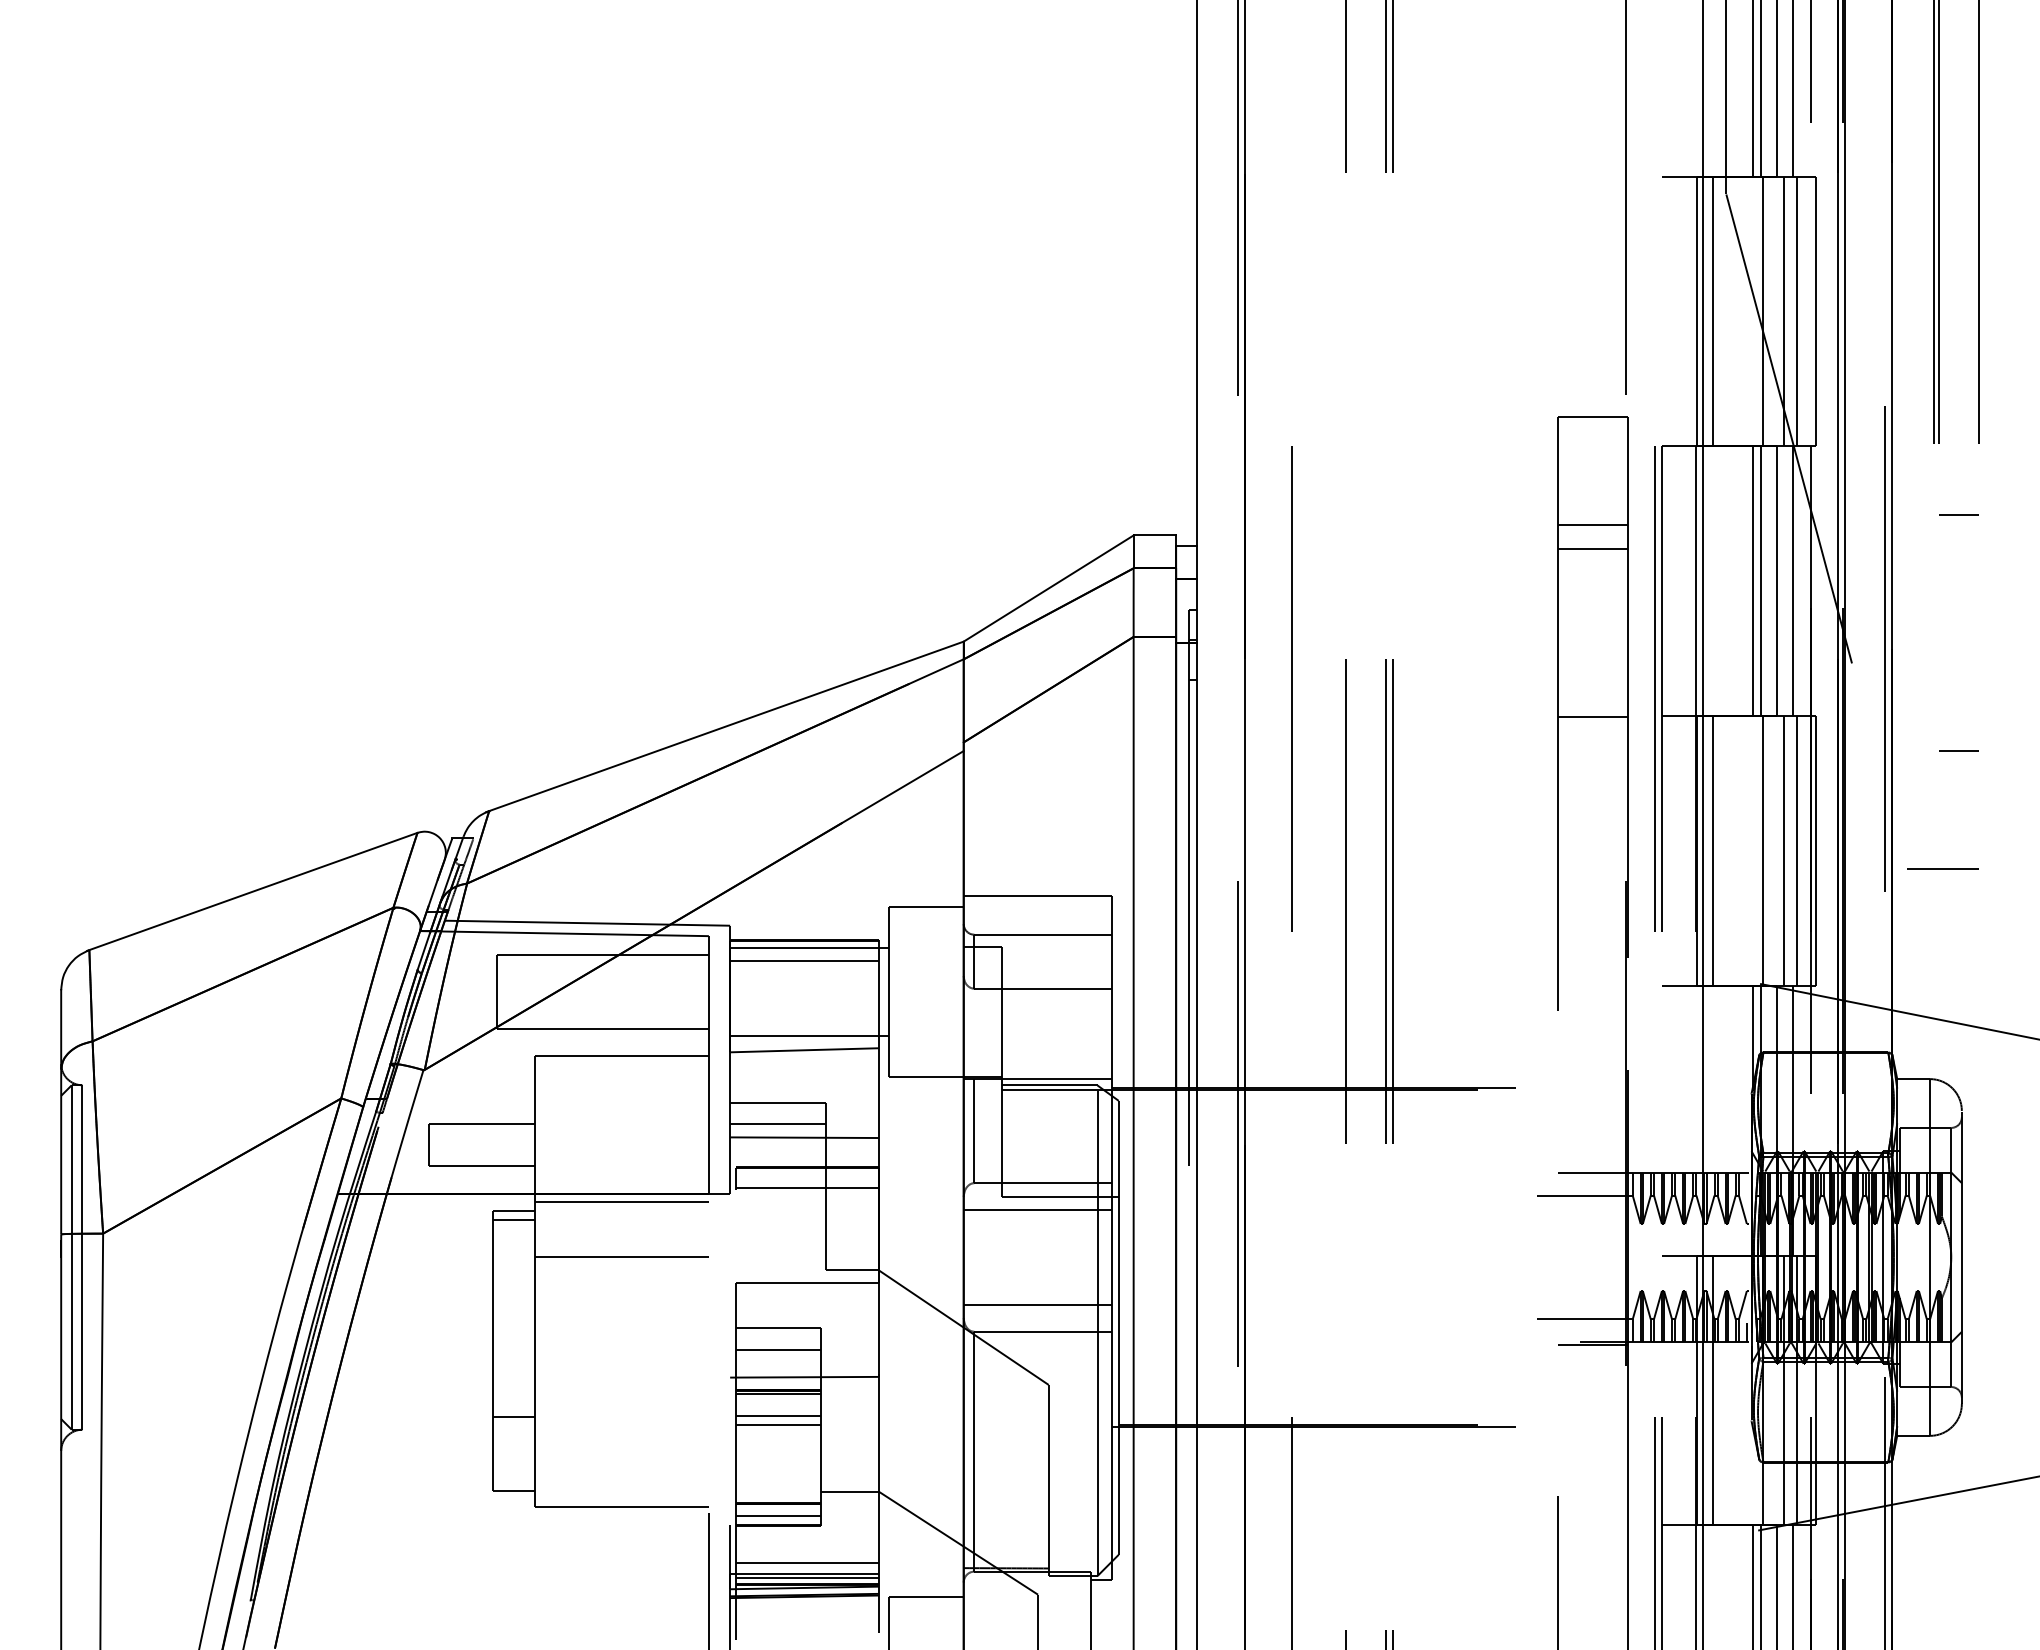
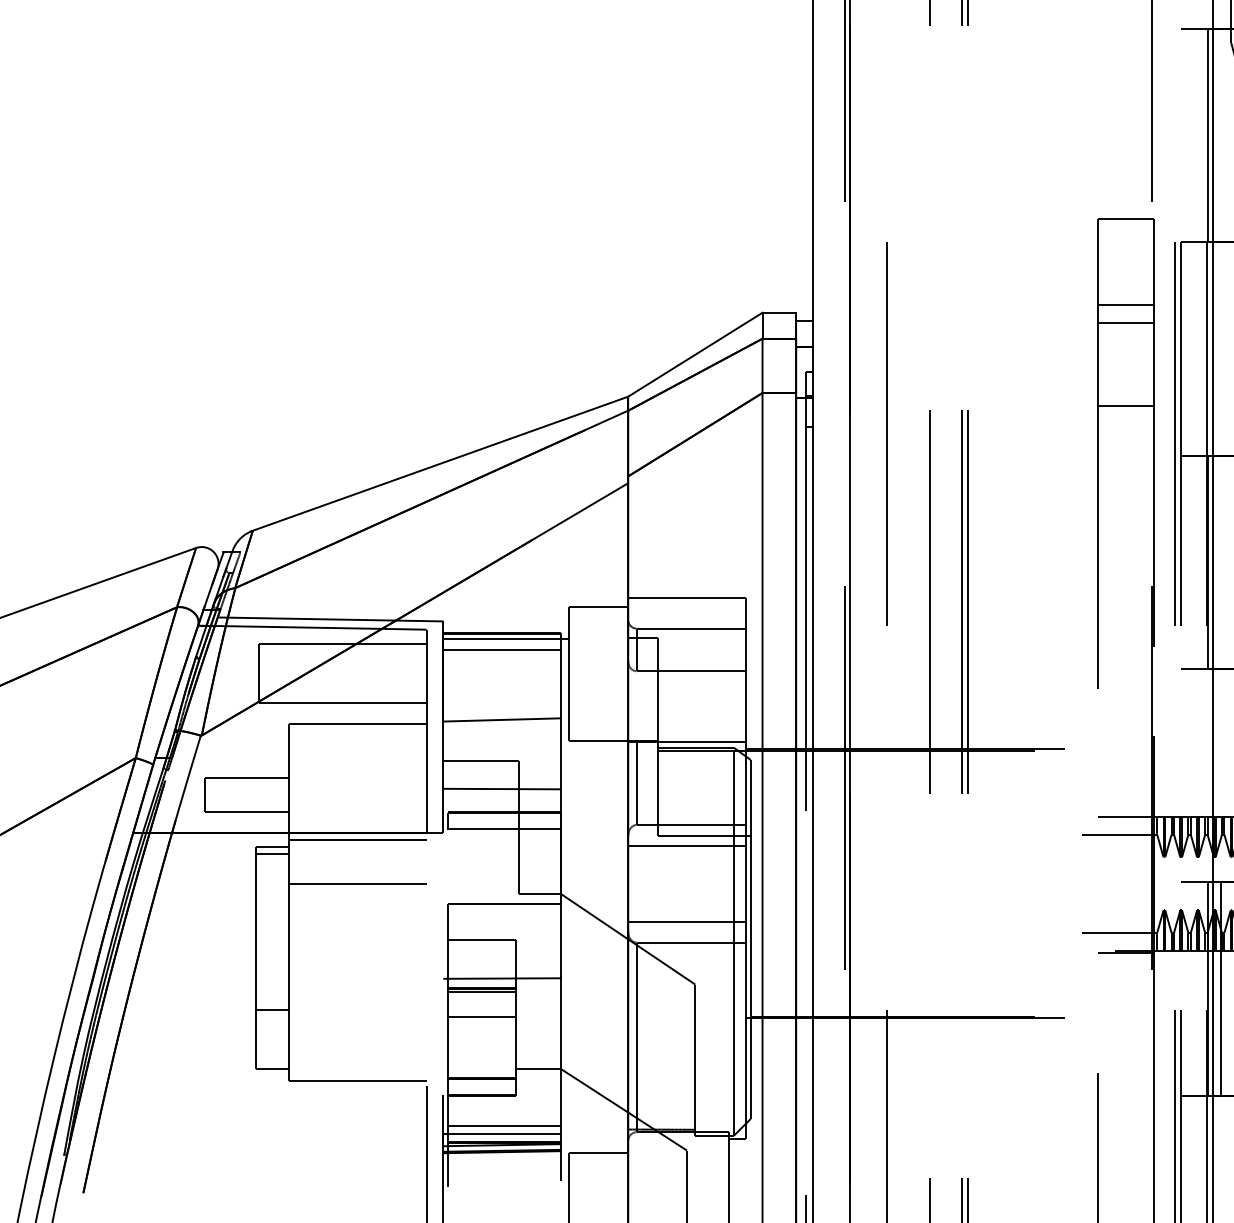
line: (1713, 311) -> (1221, 135), removed
line: (1593, 717) -> (1126, 406), moved
line: (1713, 850) -> (1221, 561), removed
line: (809, 1035) -> (506, 708), removed
line: (777, 1124) -> (480, 778), removed
line: (778, 1349) -> (481, 956), removed
line: (778, 1415) -> (481, 1008), removed
line: (778, 1515) -> (481, 1087), removed
line: (807, 1578) -> (504, 1137), removed

